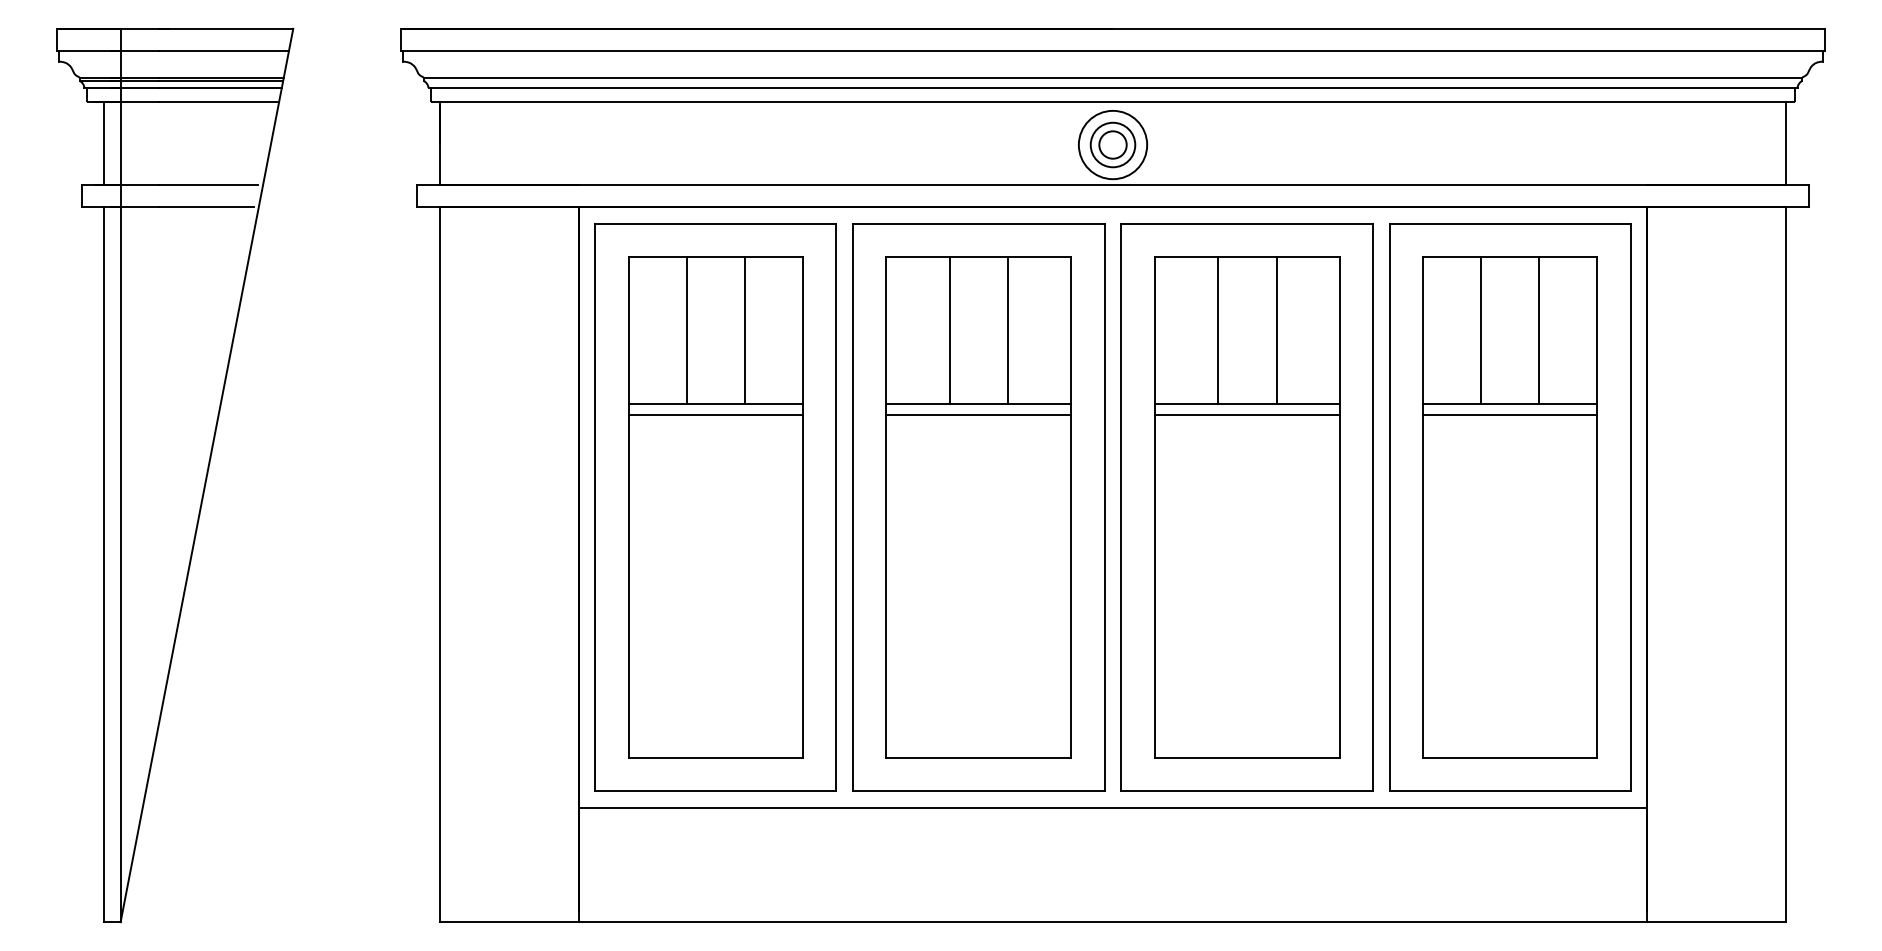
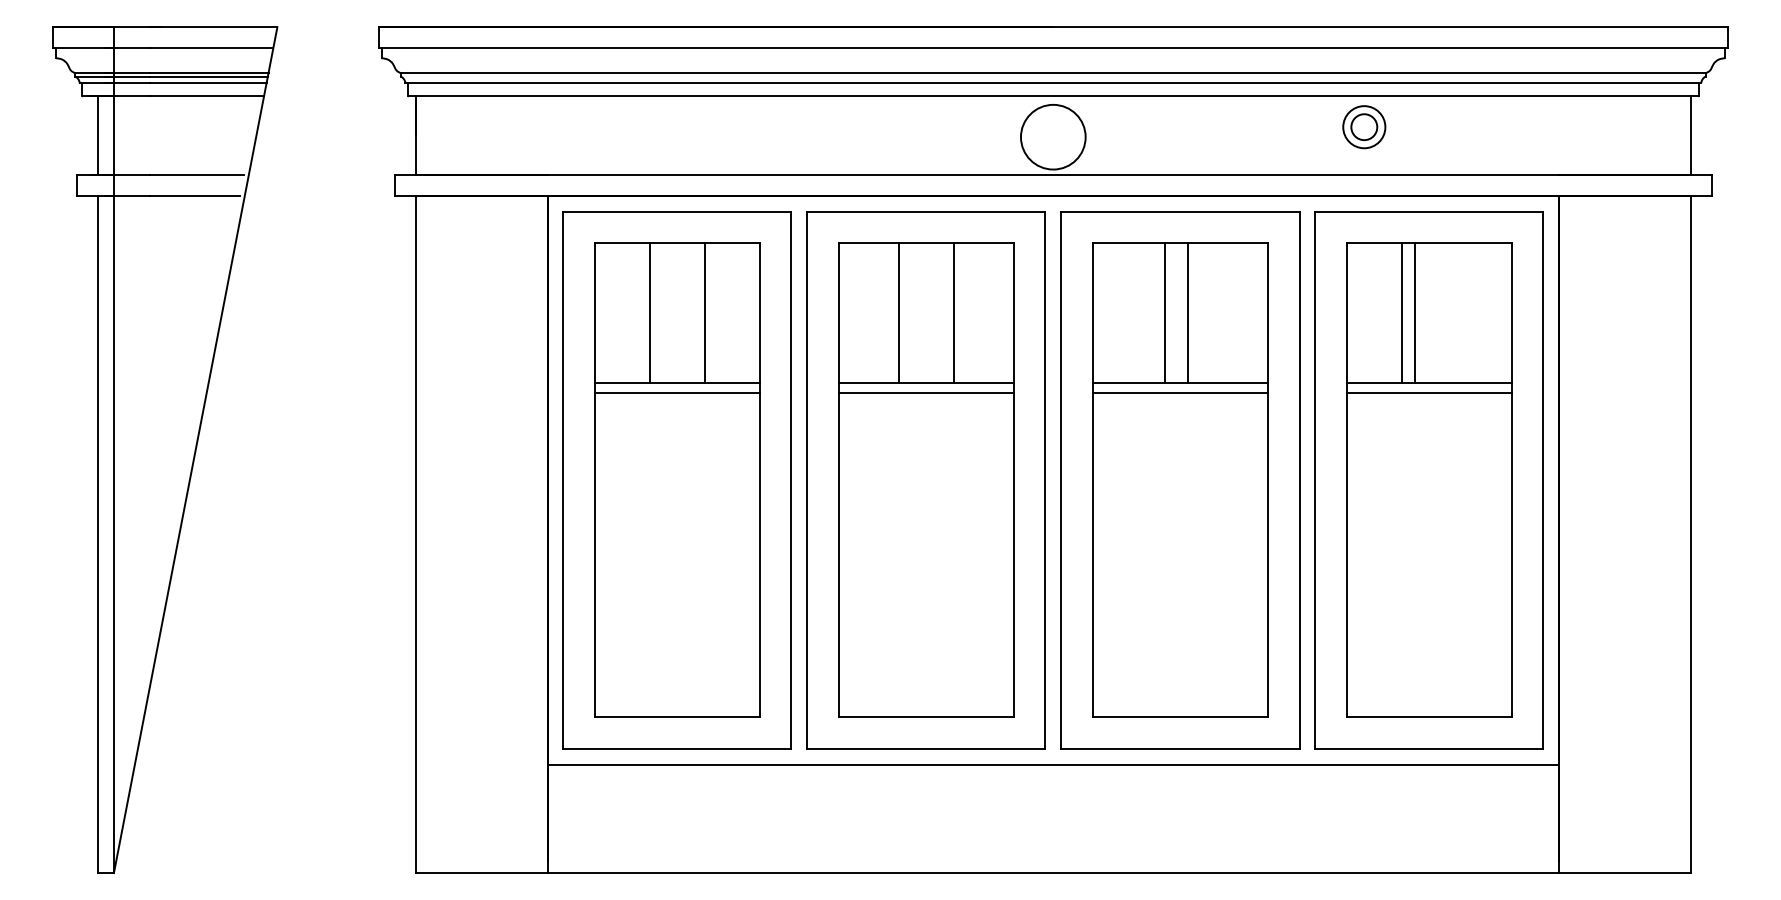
part: (1113, 145) -> (1364, 127), moved
line: (1217, 330) -> (1187, 312), moved
line: (1276, 330) -> (1165, 312), moved
line: (1538, 330) -> (1414, 312), moved

